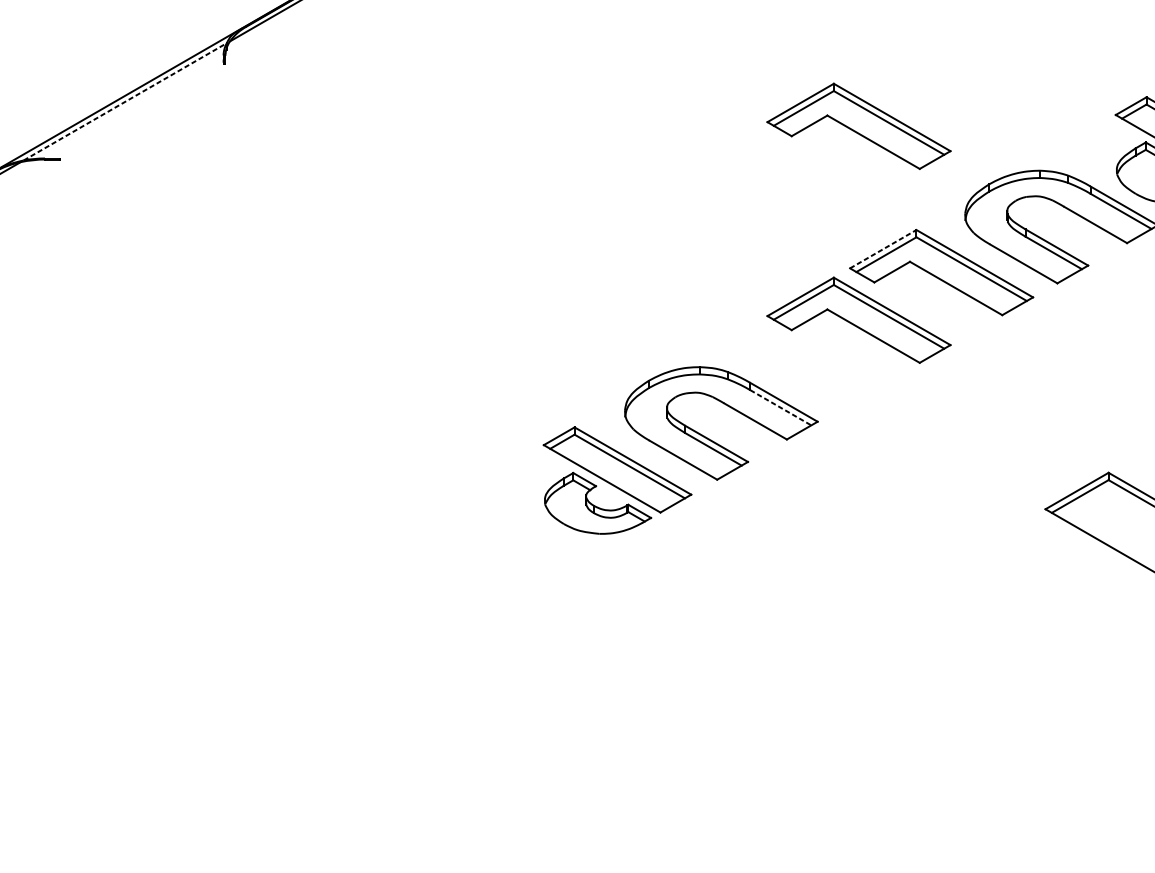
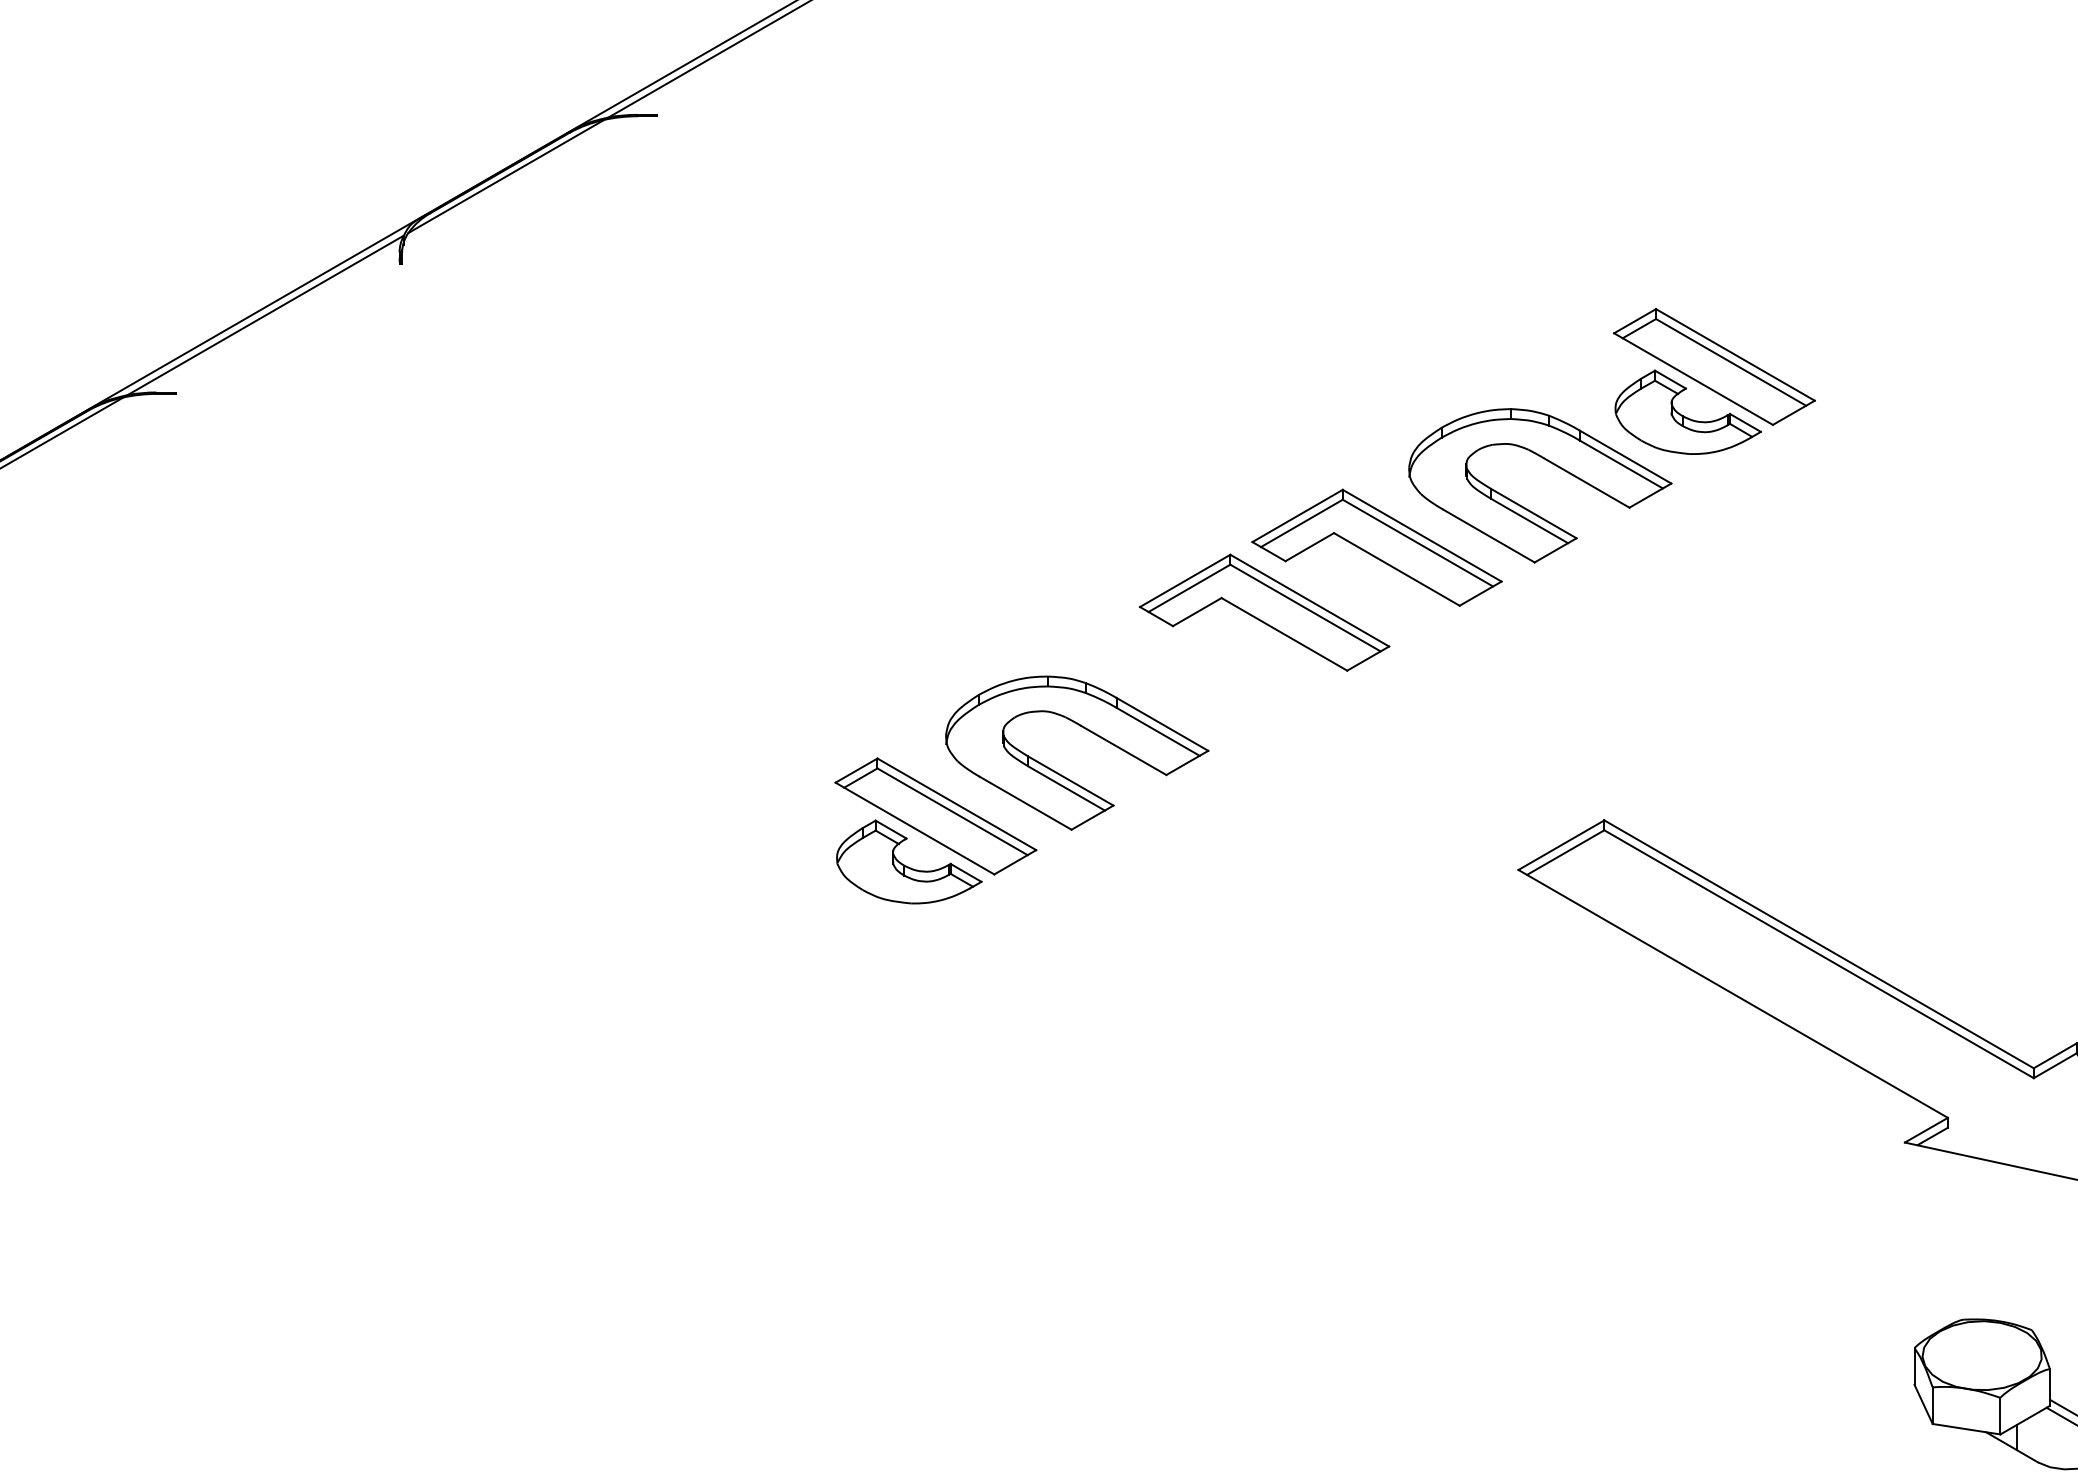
line: (125, 101) -> (265, 315), dashed -> solid
part: (858, 126) -> (1264, 348), removed
line: (883, 248) -> (1298, 515), dashed -> solid
line: (781, 408) -> (1158, 732), dashed -> solid

